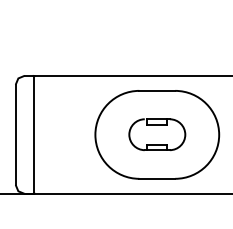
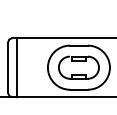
part: (156, 134) -> (78, 67), size x1.43

